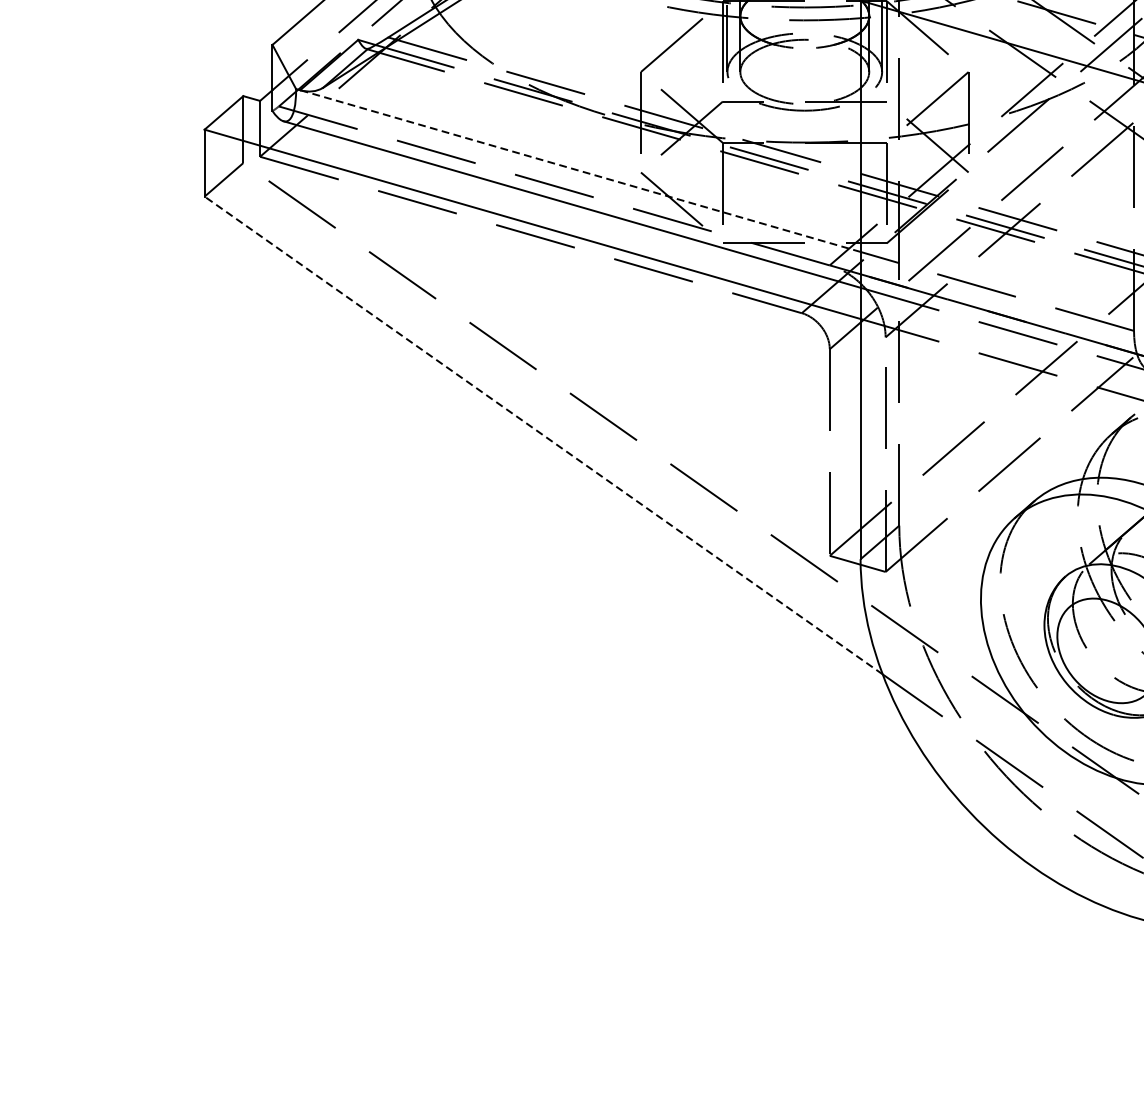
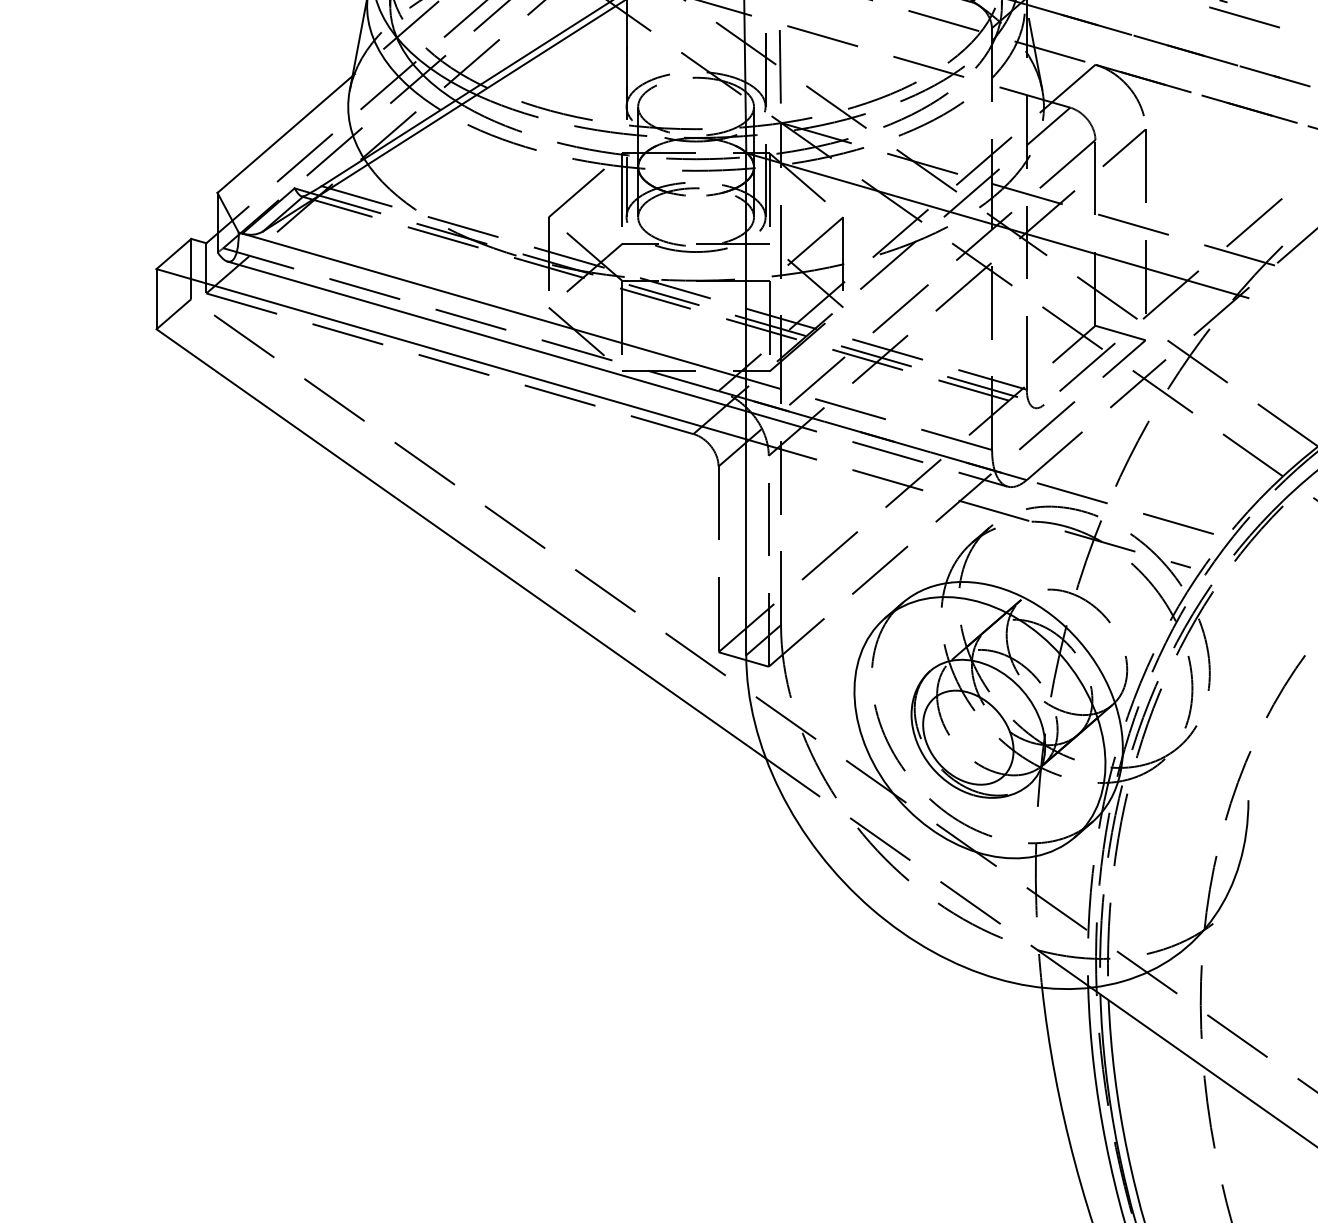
line: (579, 171) -> (493, 306), dashed -> solid
line: (543, 436) -> (461, 544), dashed -> solid

